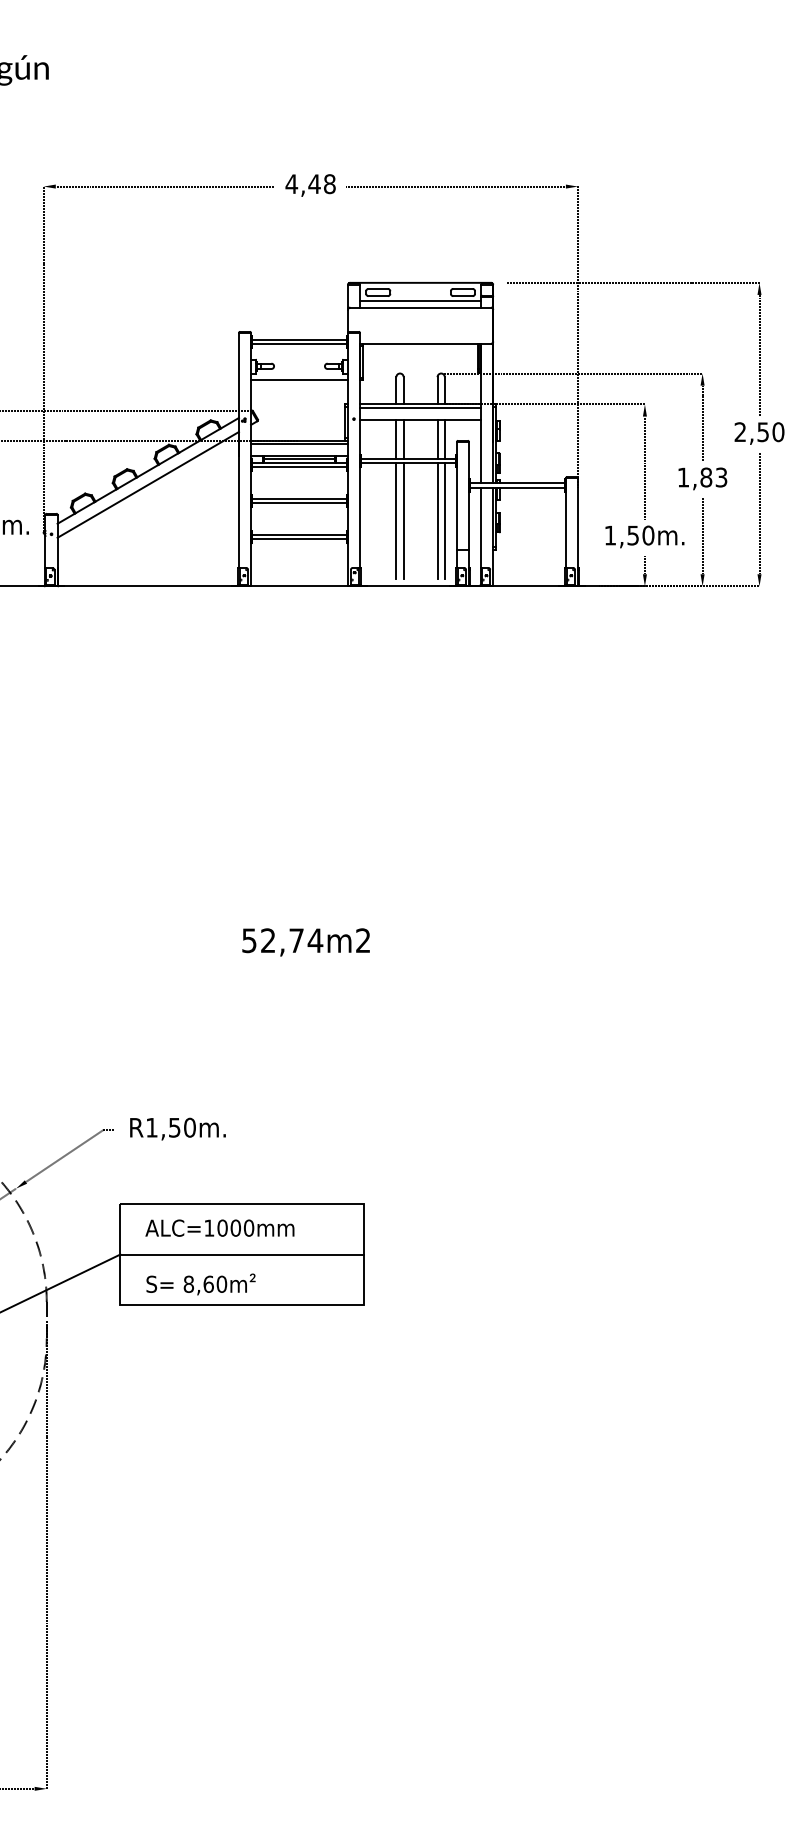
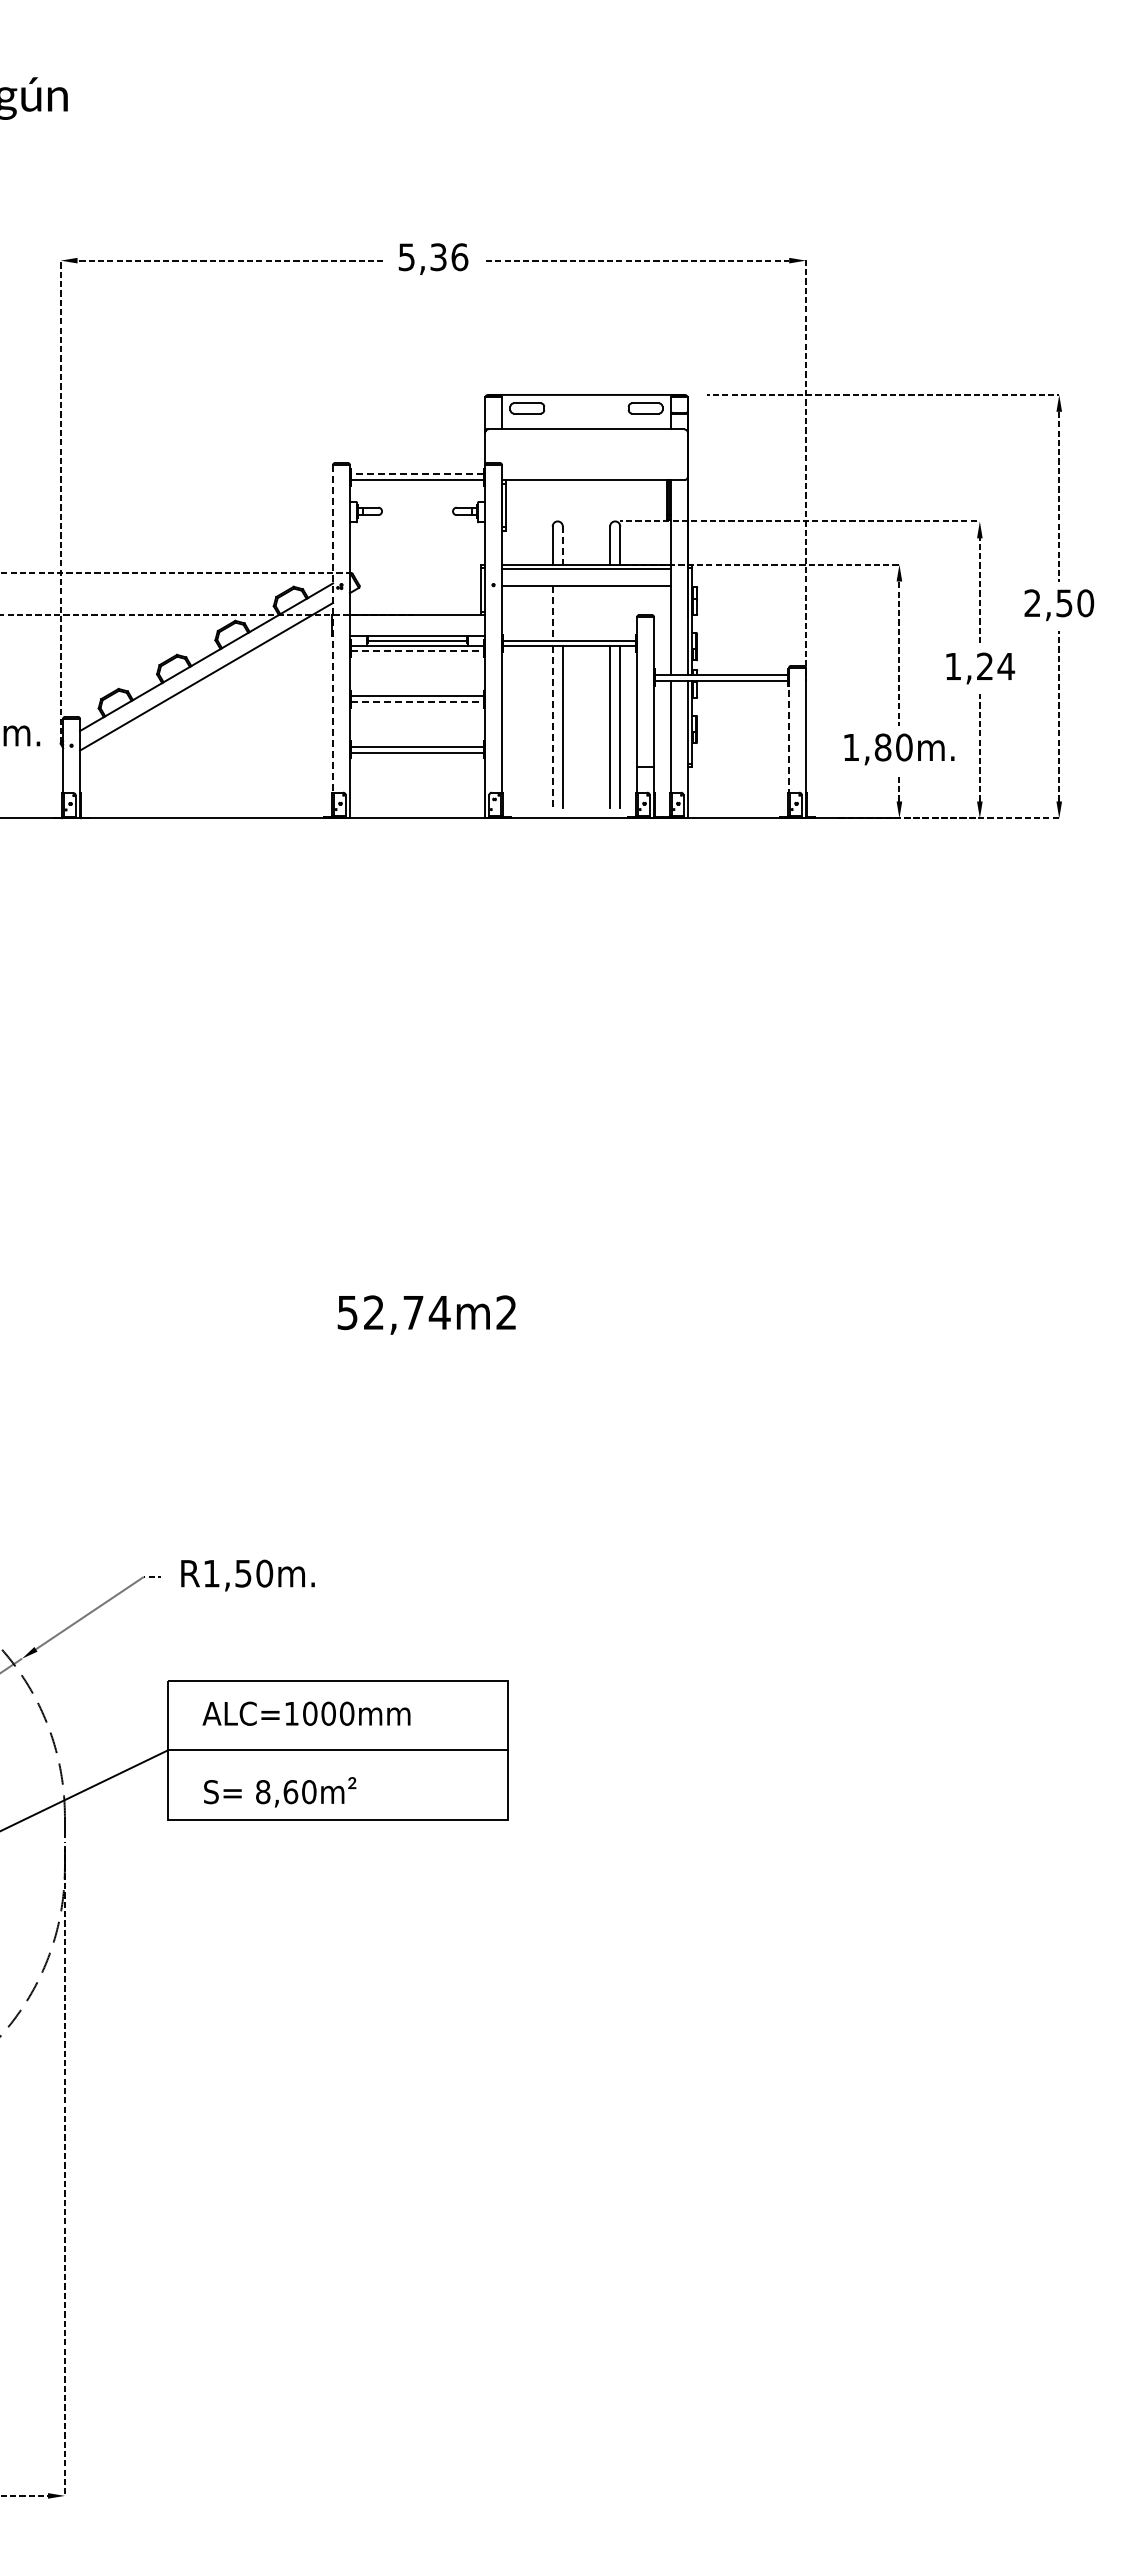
text: (310, 184) -> (432, 257), 4,48 -> 5,36
line: (420, 301) -> (586, 420), removed
line: (299, 339) -> (417, 474), solid -> dashed
line: (299, 380) -> (417, 530), removed
line: (403, 391) -> (562, 546), solid -> dashed
line: (403, 438) -> (562, 612), removed
line: (437, 438) -> (610, 612), removed
line: (444, 438) -> (620, 612), removed
line: (396, 439) -> (552, 613), solid -> dashed
line: (299, 443) -> (417, 619), removed
line: (239, 450) -> (333, 628), solid -> dashed
line: (299, 466) -> (417, 651), solid -> dashed
text: (713, 477) -> (995, 666), 1,83 -> 1,24
line: (299, 503) -> (417, 702), solid -> dashed
line: (396, 521) -> (552, 727), solid -> dashed
line: (566, 523) -> (789, 730), solid -> dashed
text: (632, 535) -> (882, 747), 1,50m. -> 1,80m.

